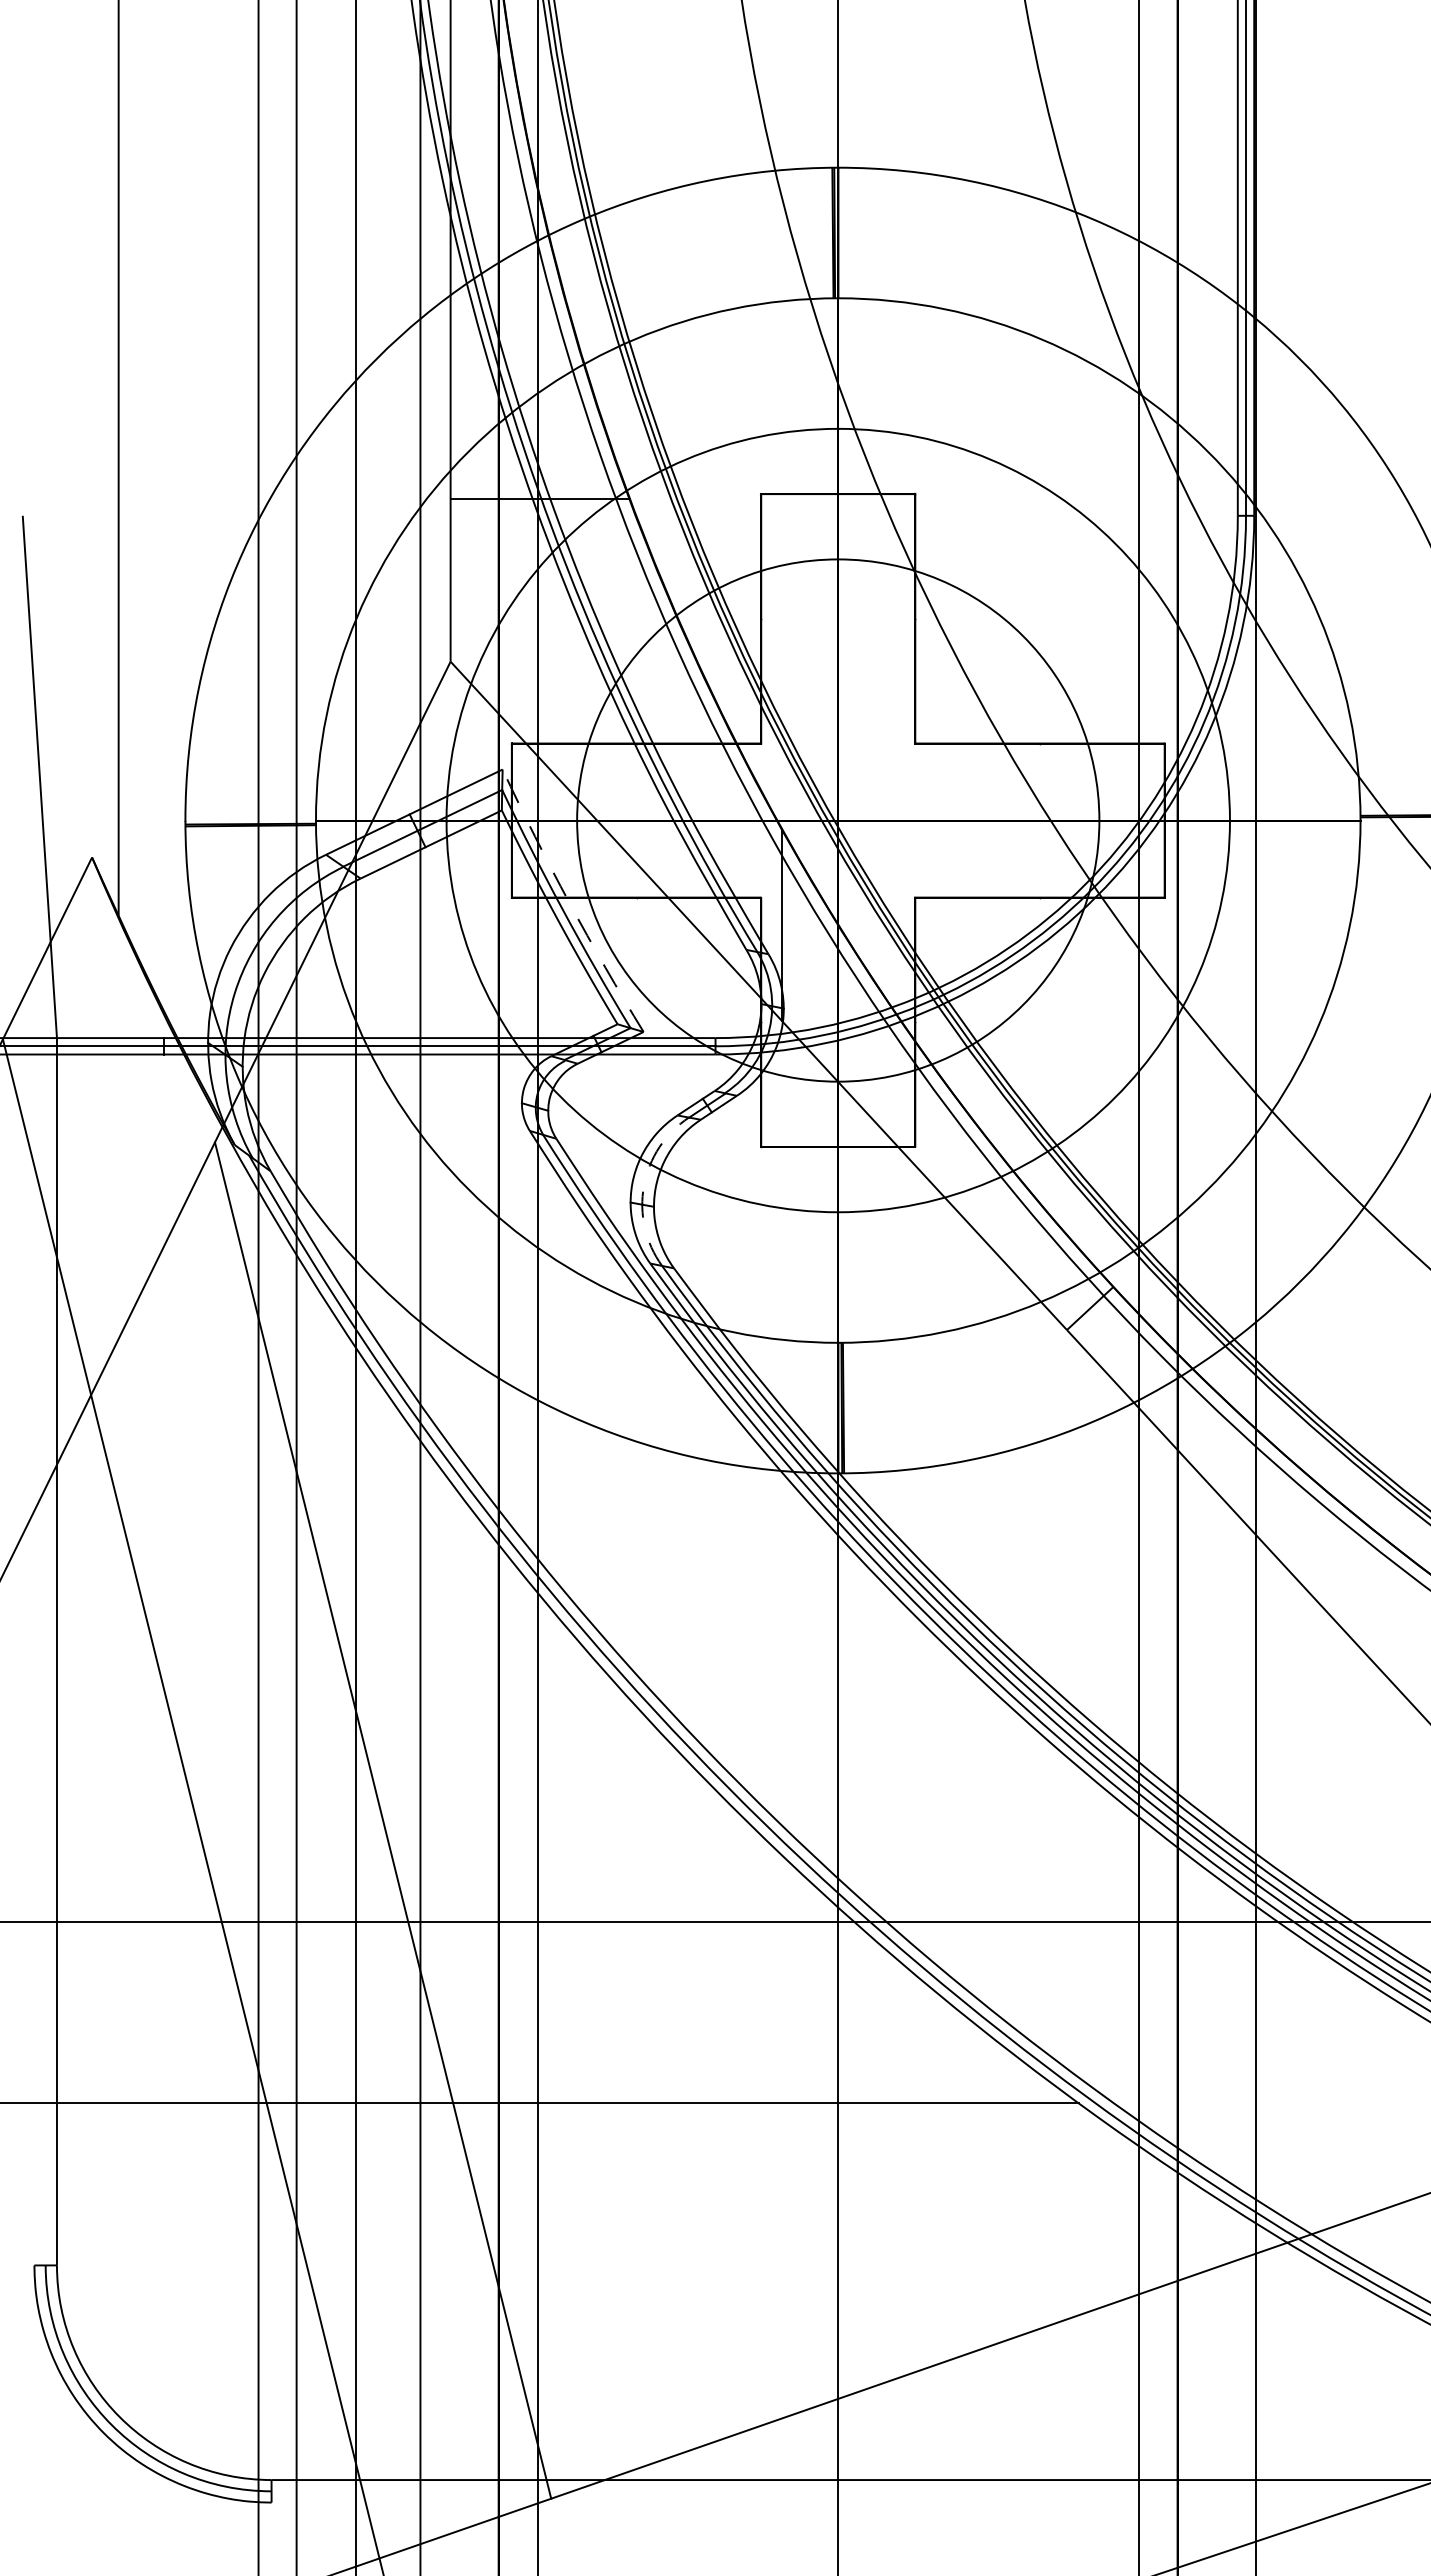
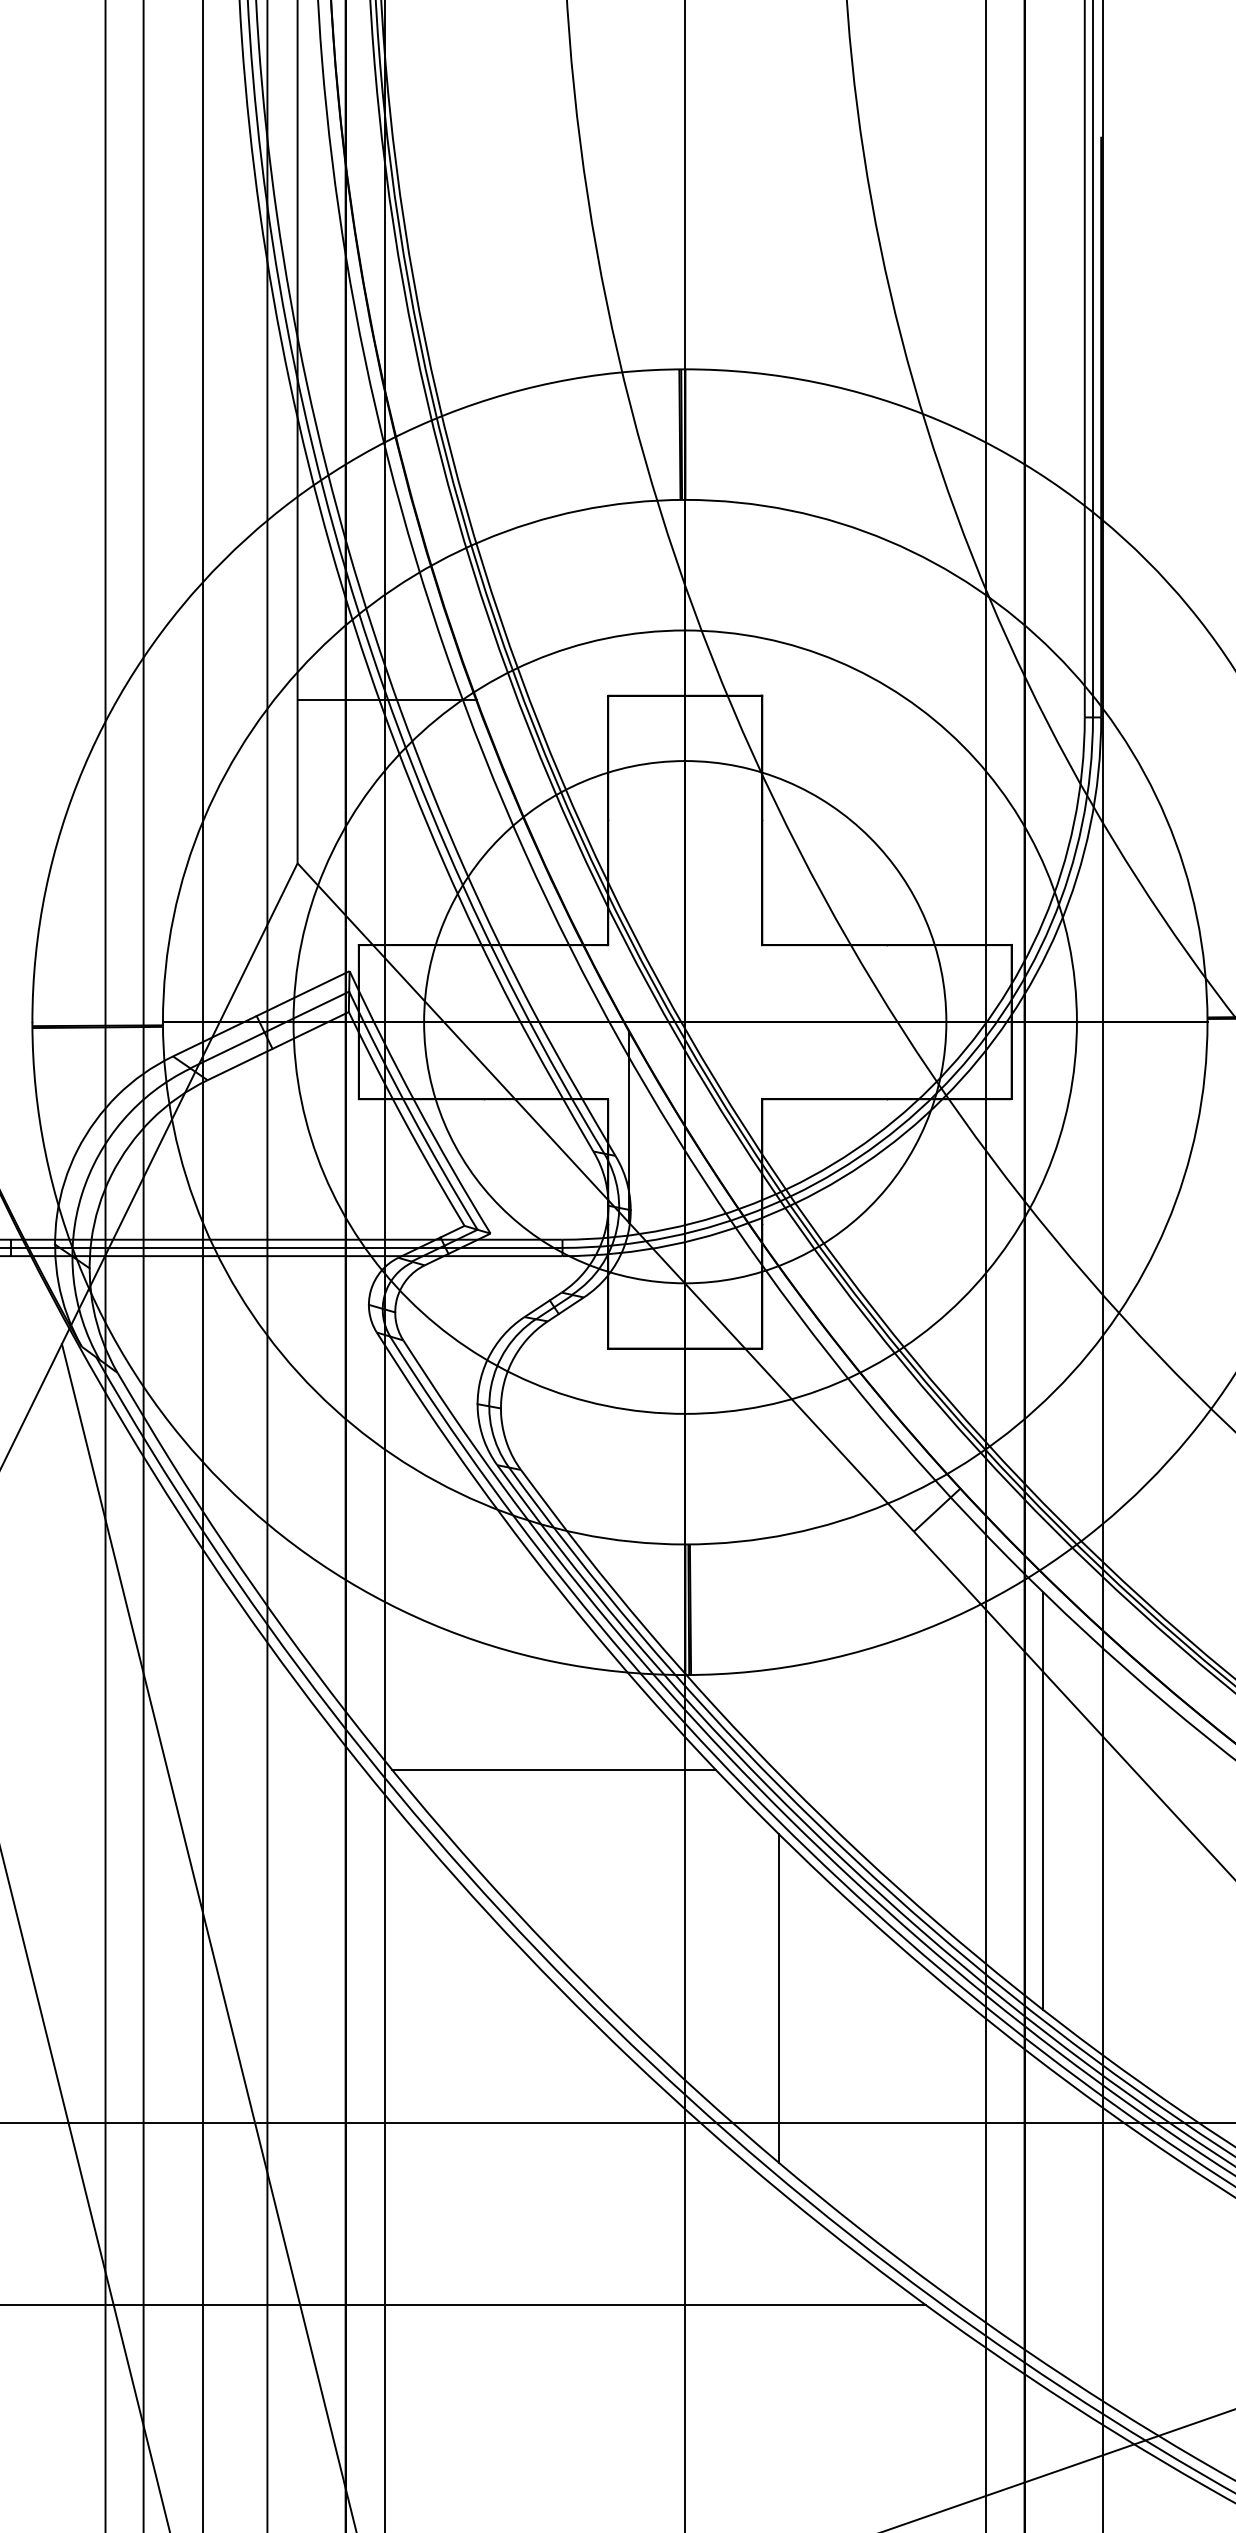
arc: (569, 902) -> (416, 1104), dashed -> solid
arc: (643, 1185) -> (490, 1387), dashed -> solid
line: (706, 1567) -> (553, 1769), added
line: (1196, 1599) -> (1043, 1801), added
line: (931, 1796) -> (778, 1998), added

